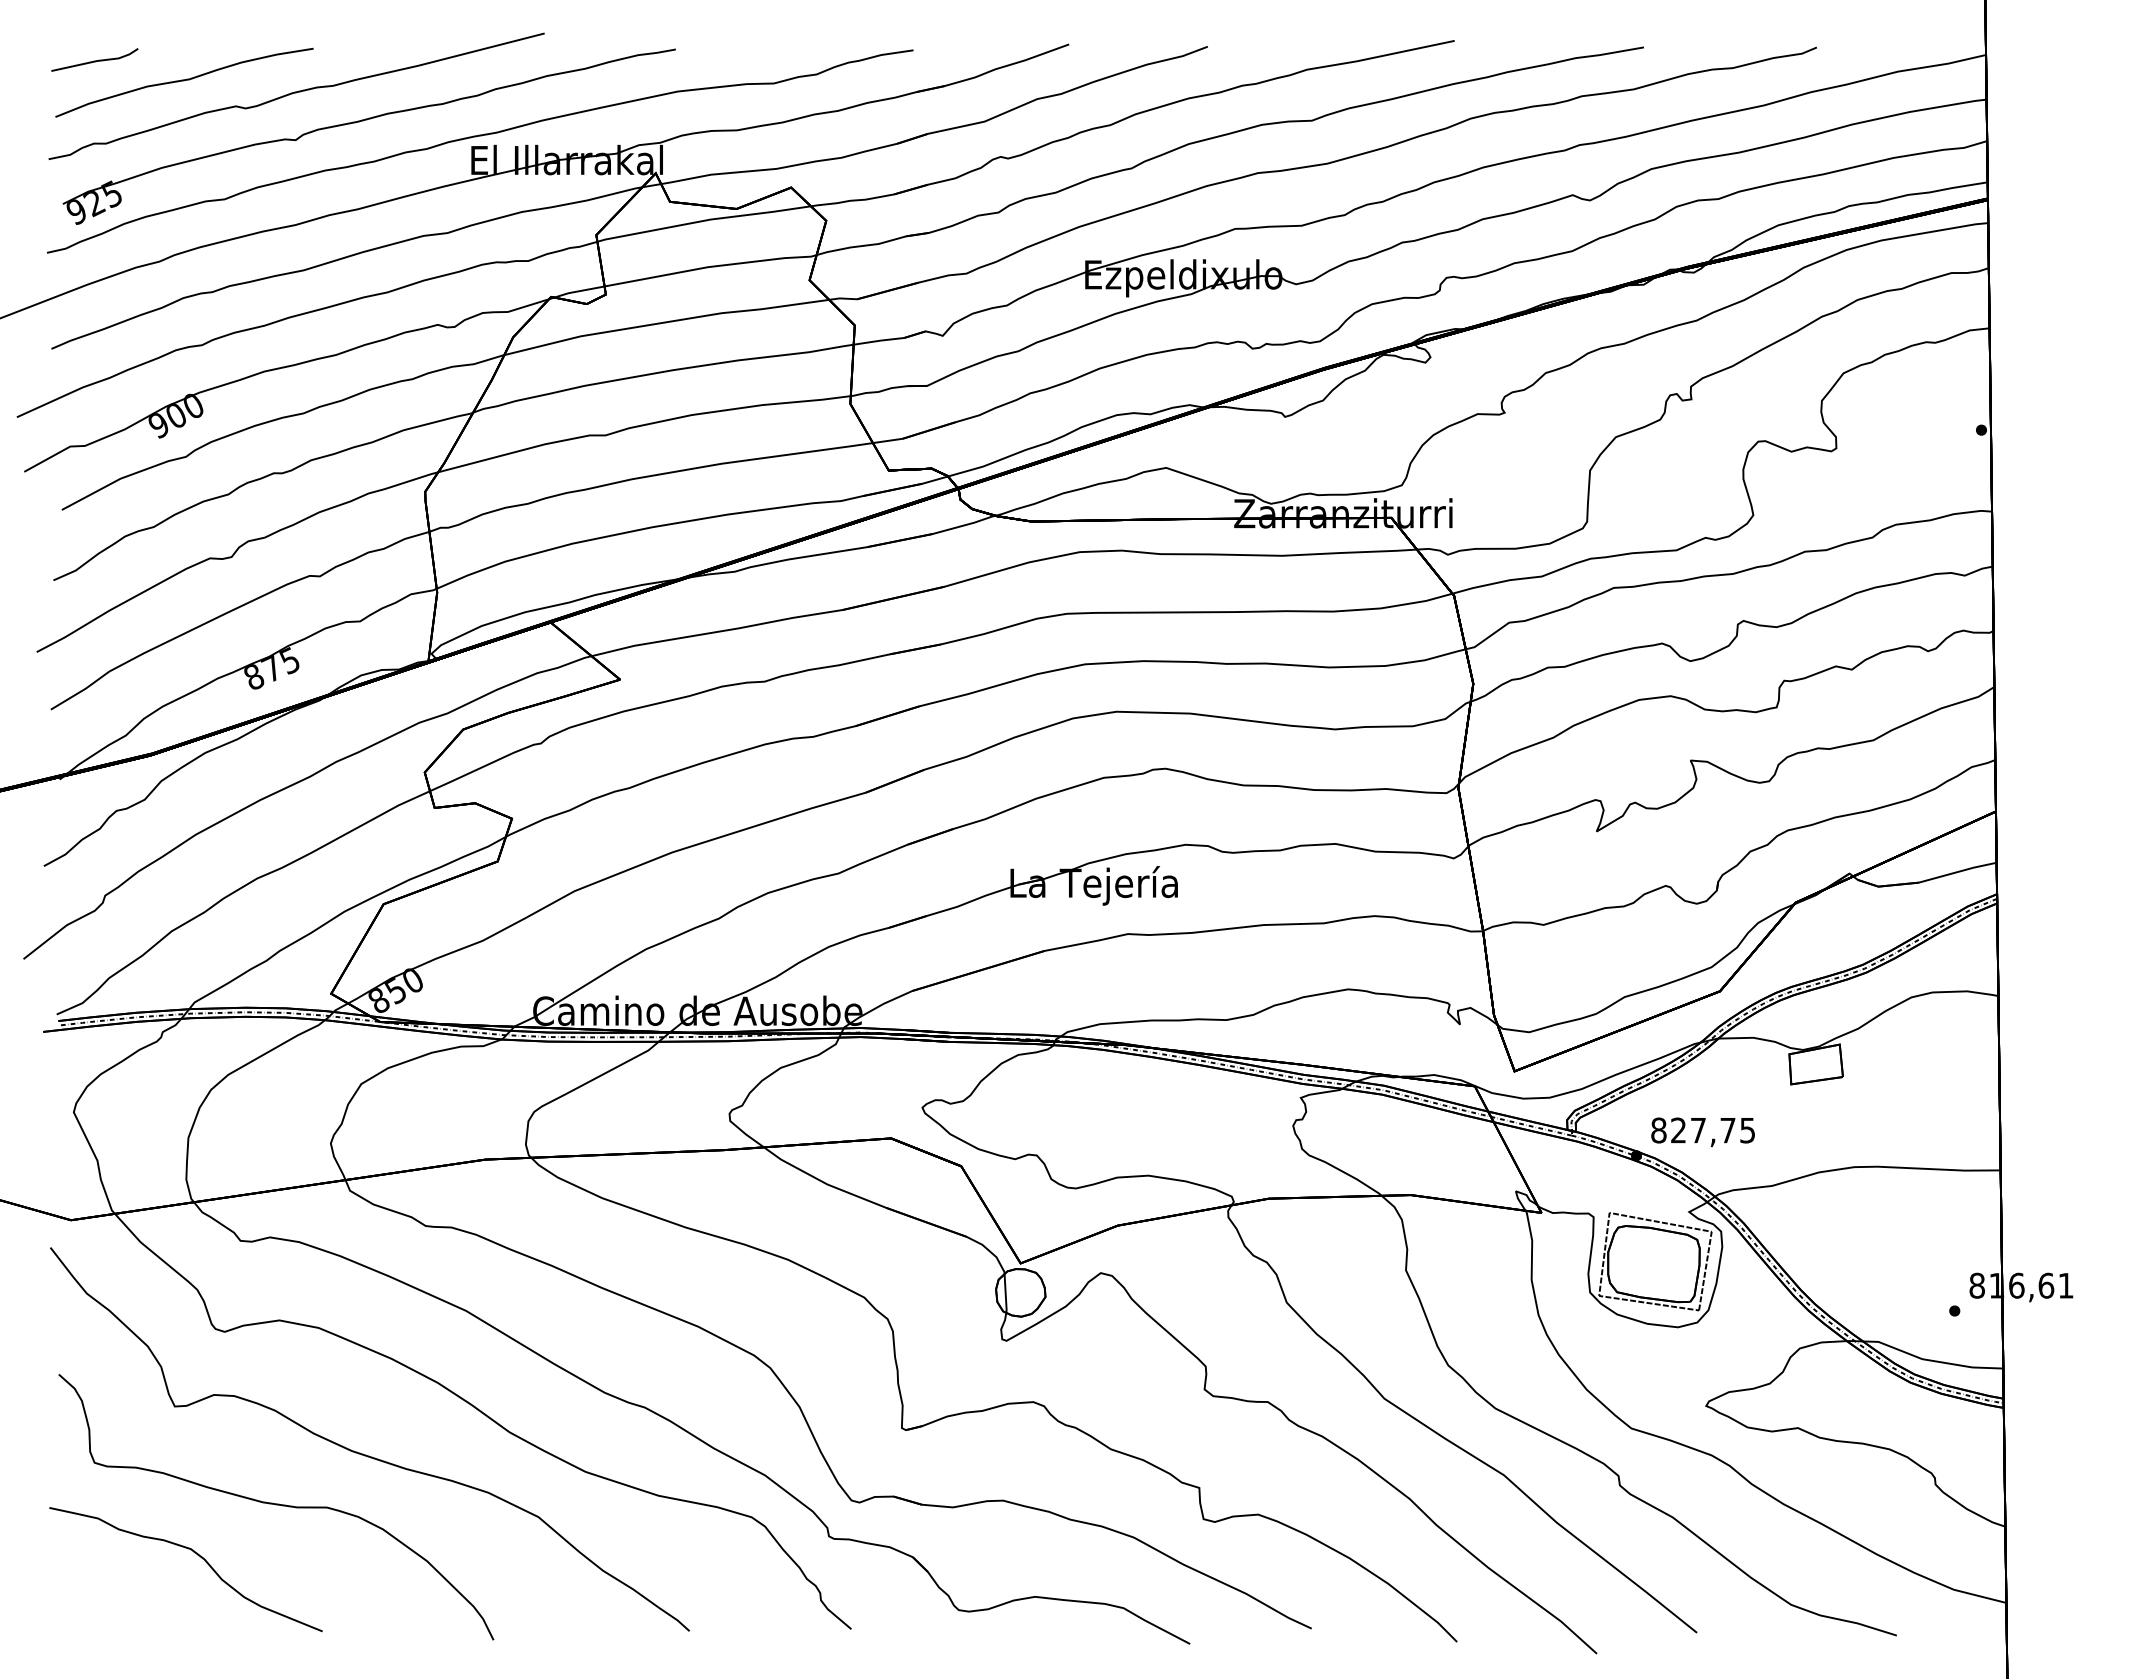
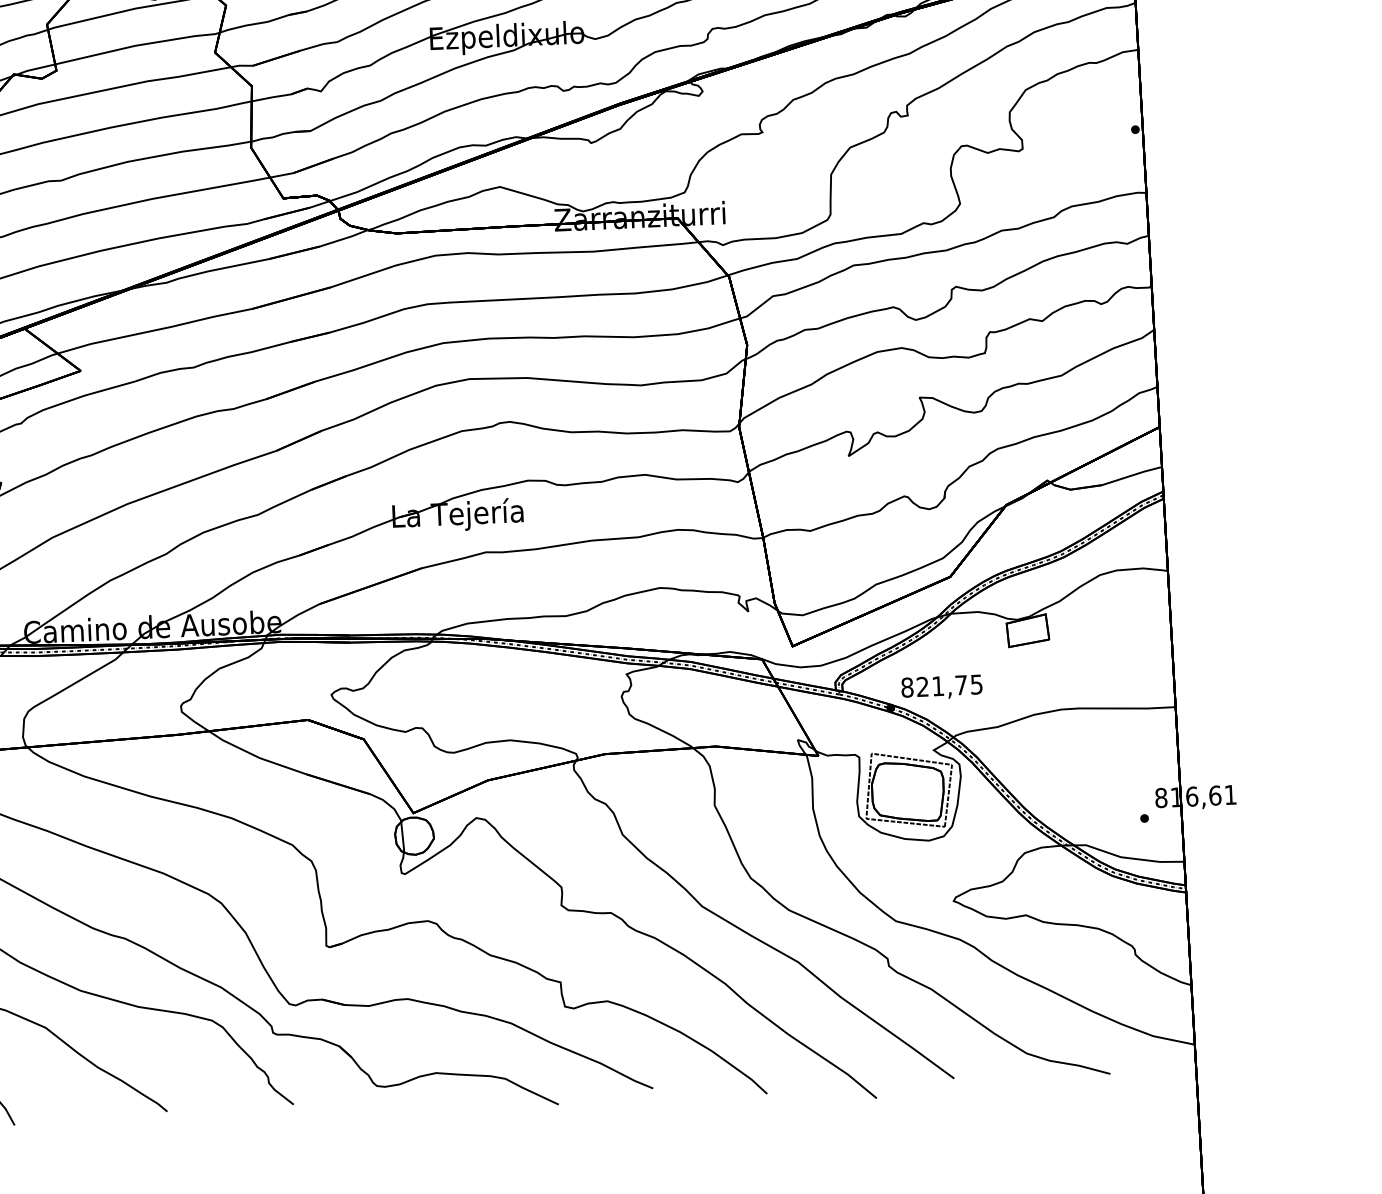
text: (1698, 1130) -> (938, 686), 827,75 -> 821,75

